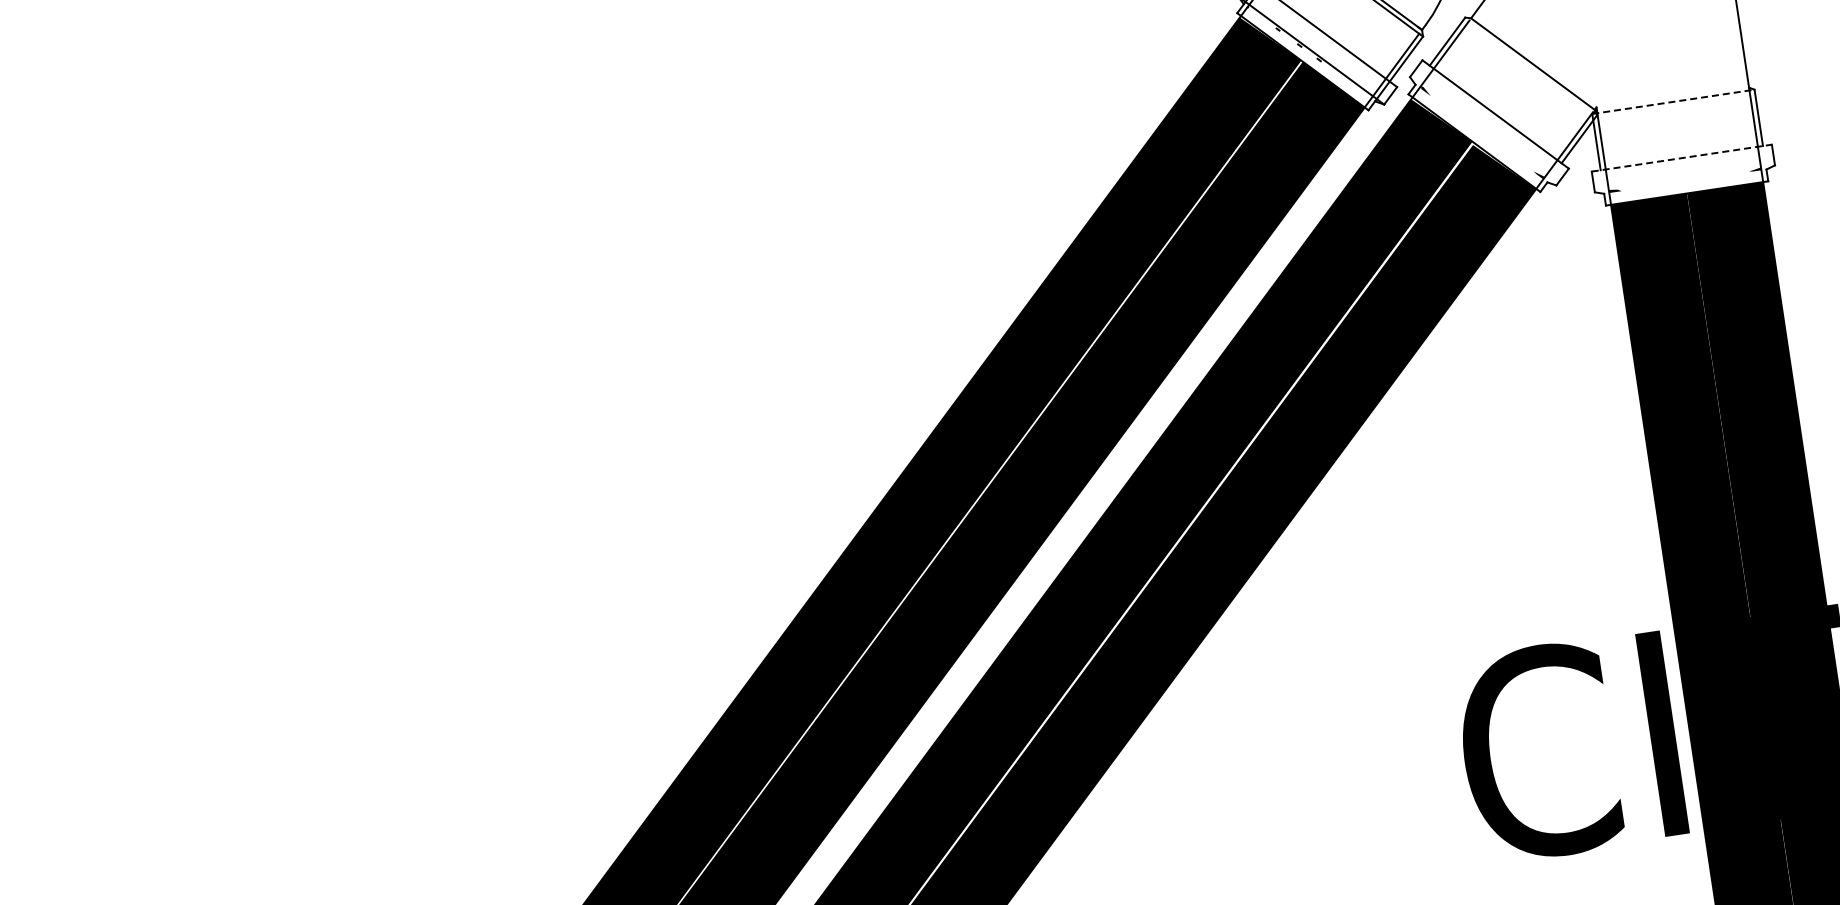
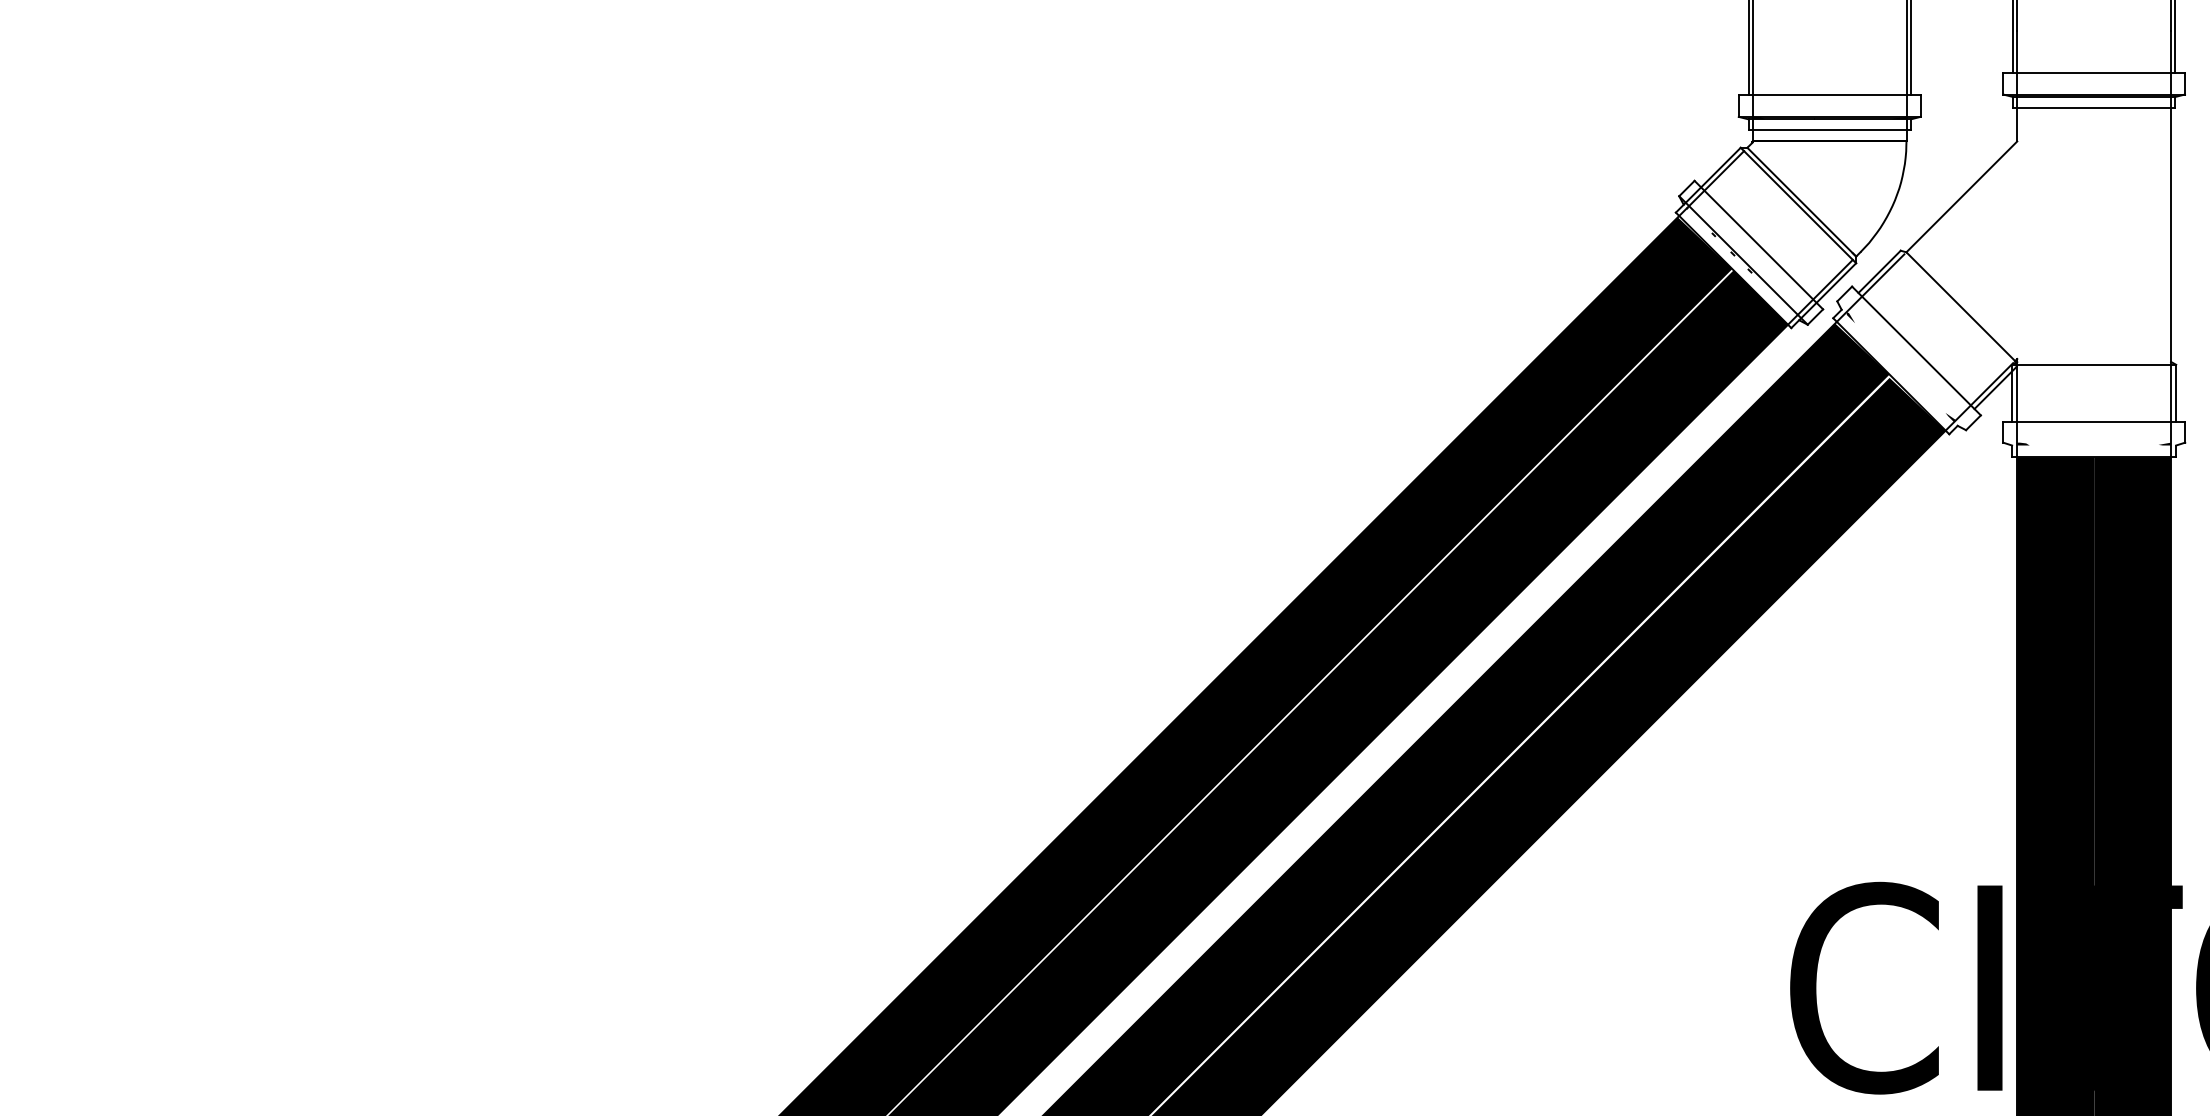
line: (1673, 101) -> (2094, 364), dashed -> solid
line: (1682, 157) -> (2094, 421), dashed -> solid

